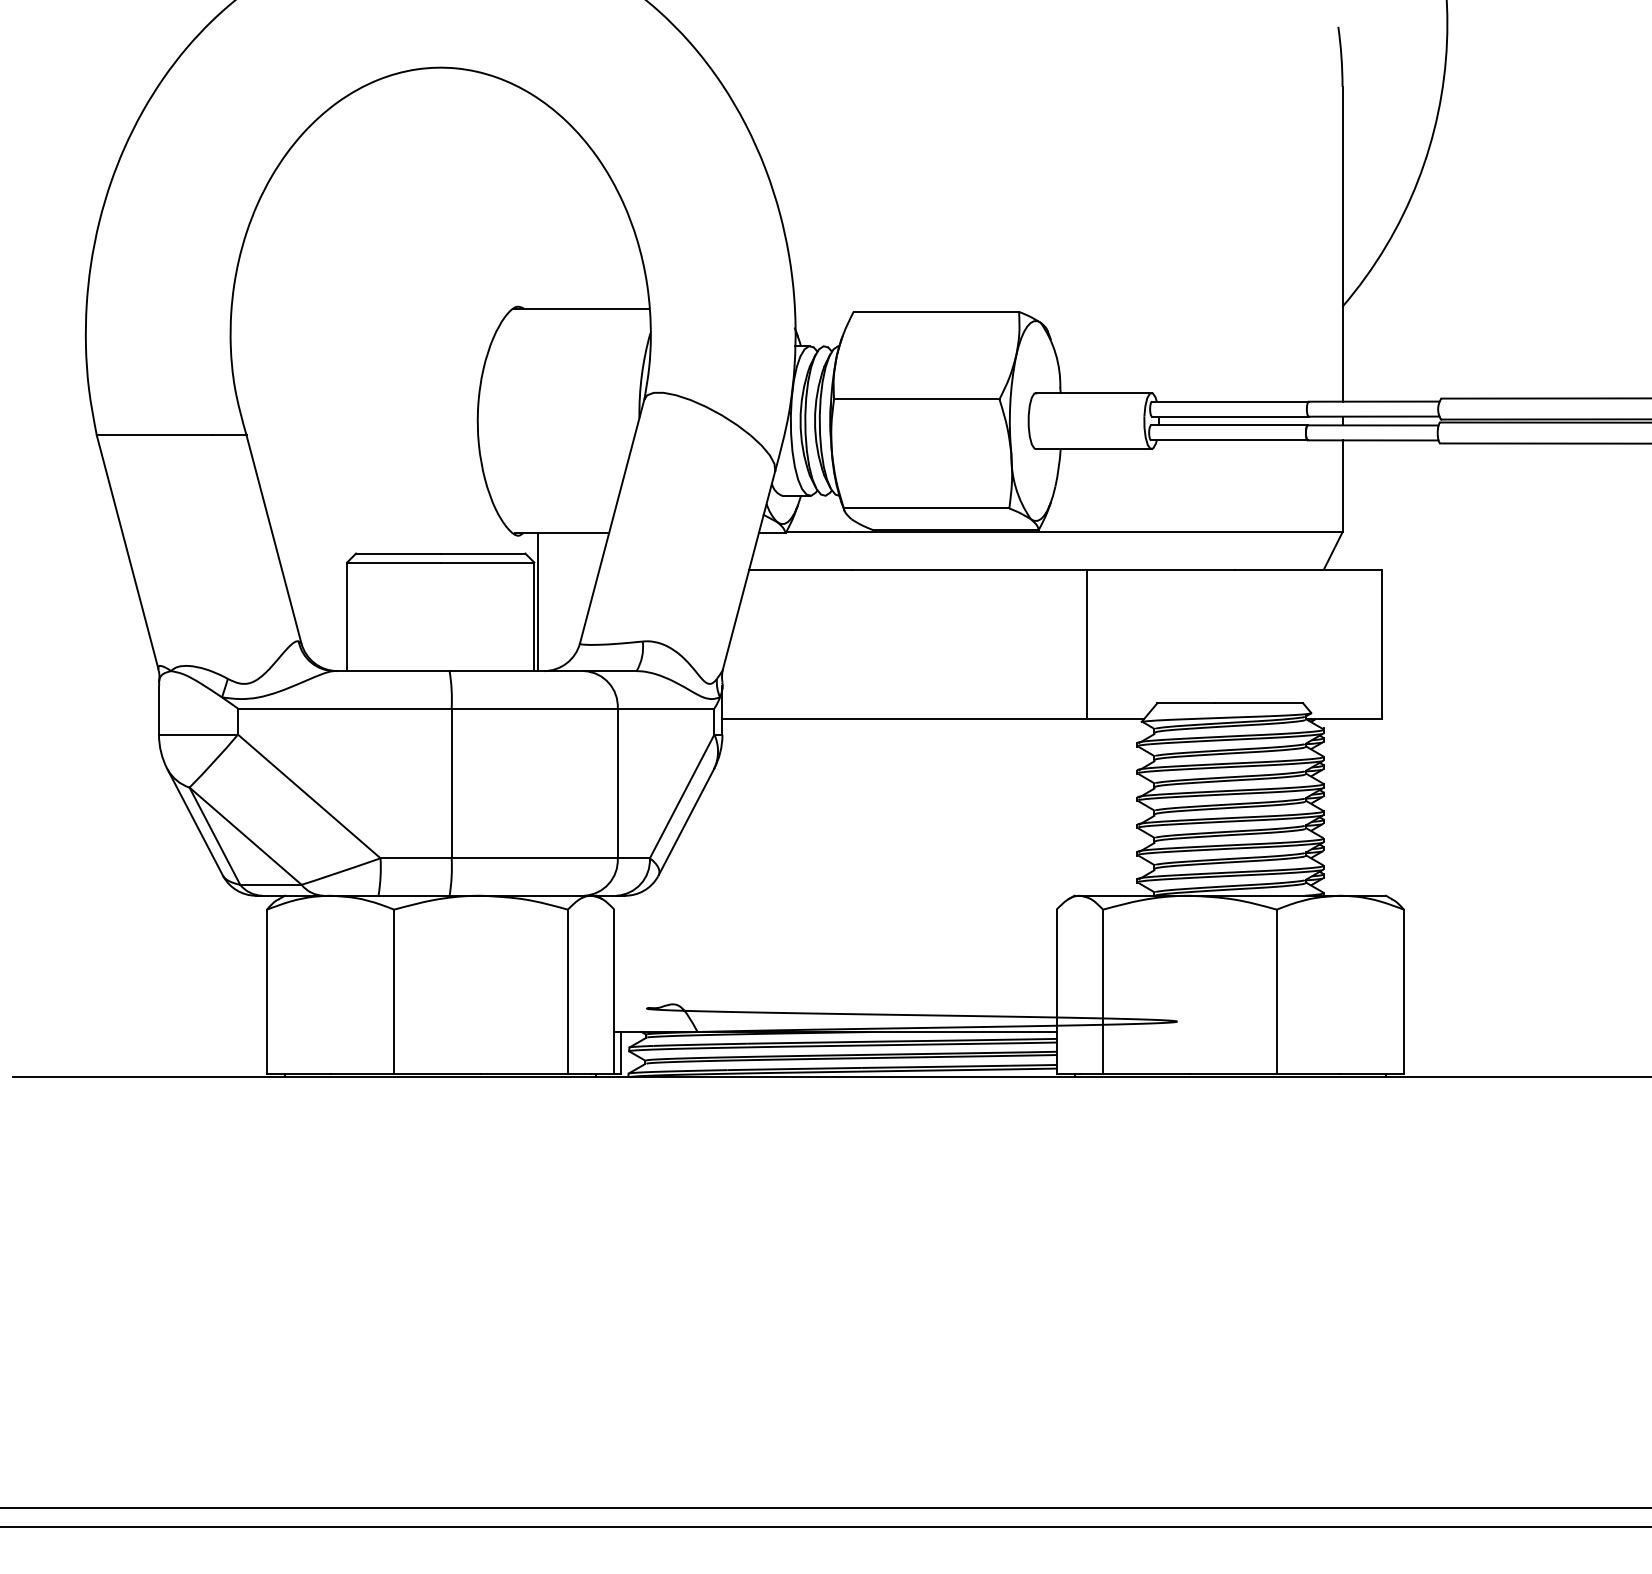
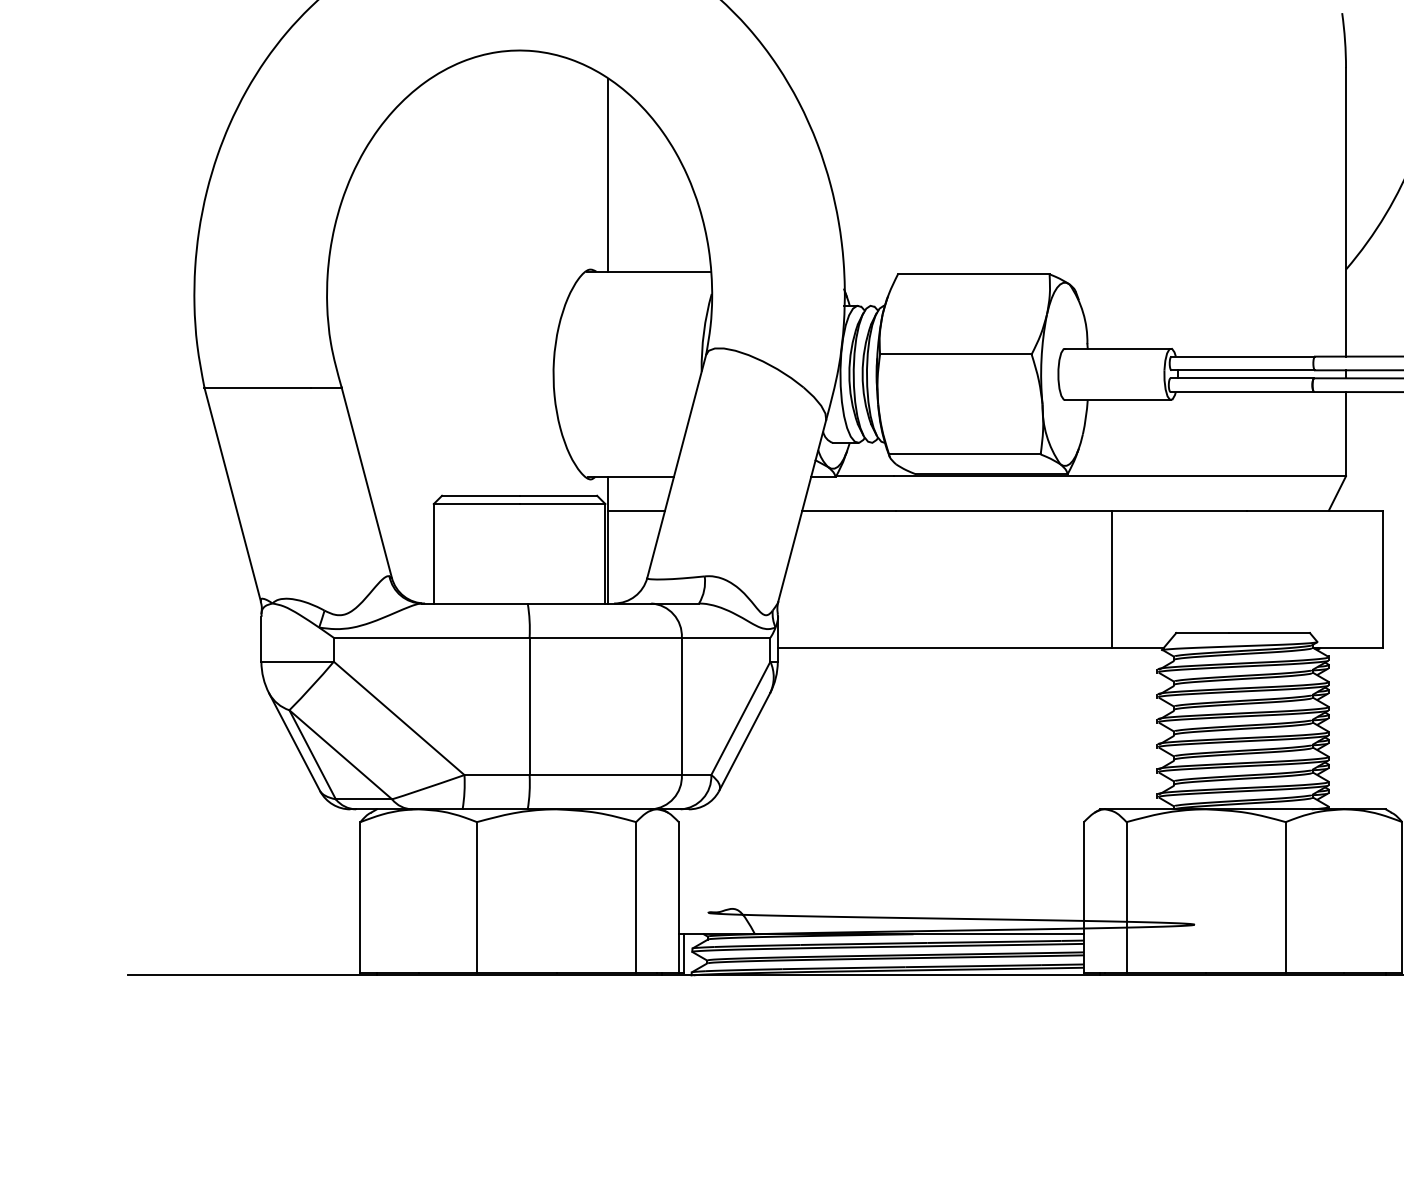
line: (537, 203) -> (608, 174), added
line: (568, 569) -> (636, 510), added

